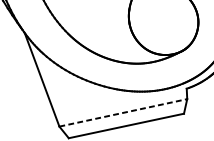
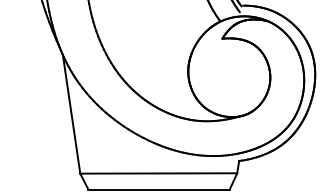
line: (123, 112) -> (159, 173), dashed -> solid

